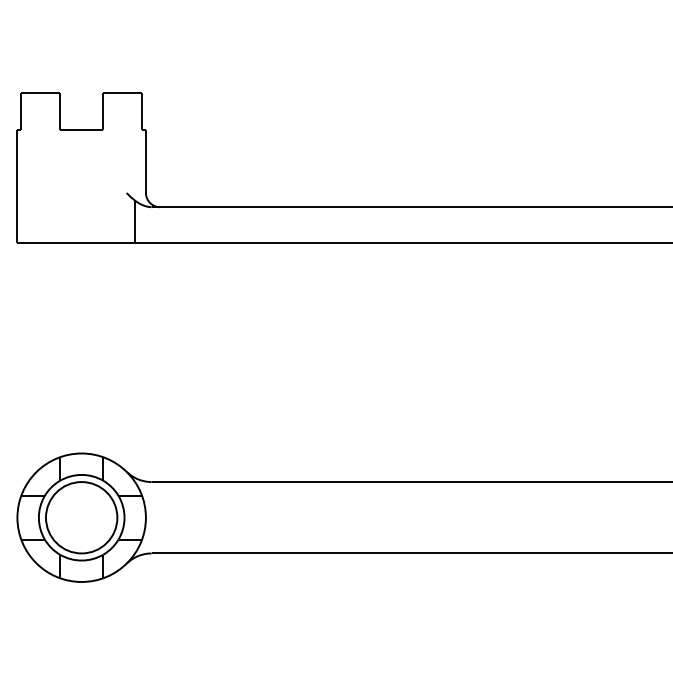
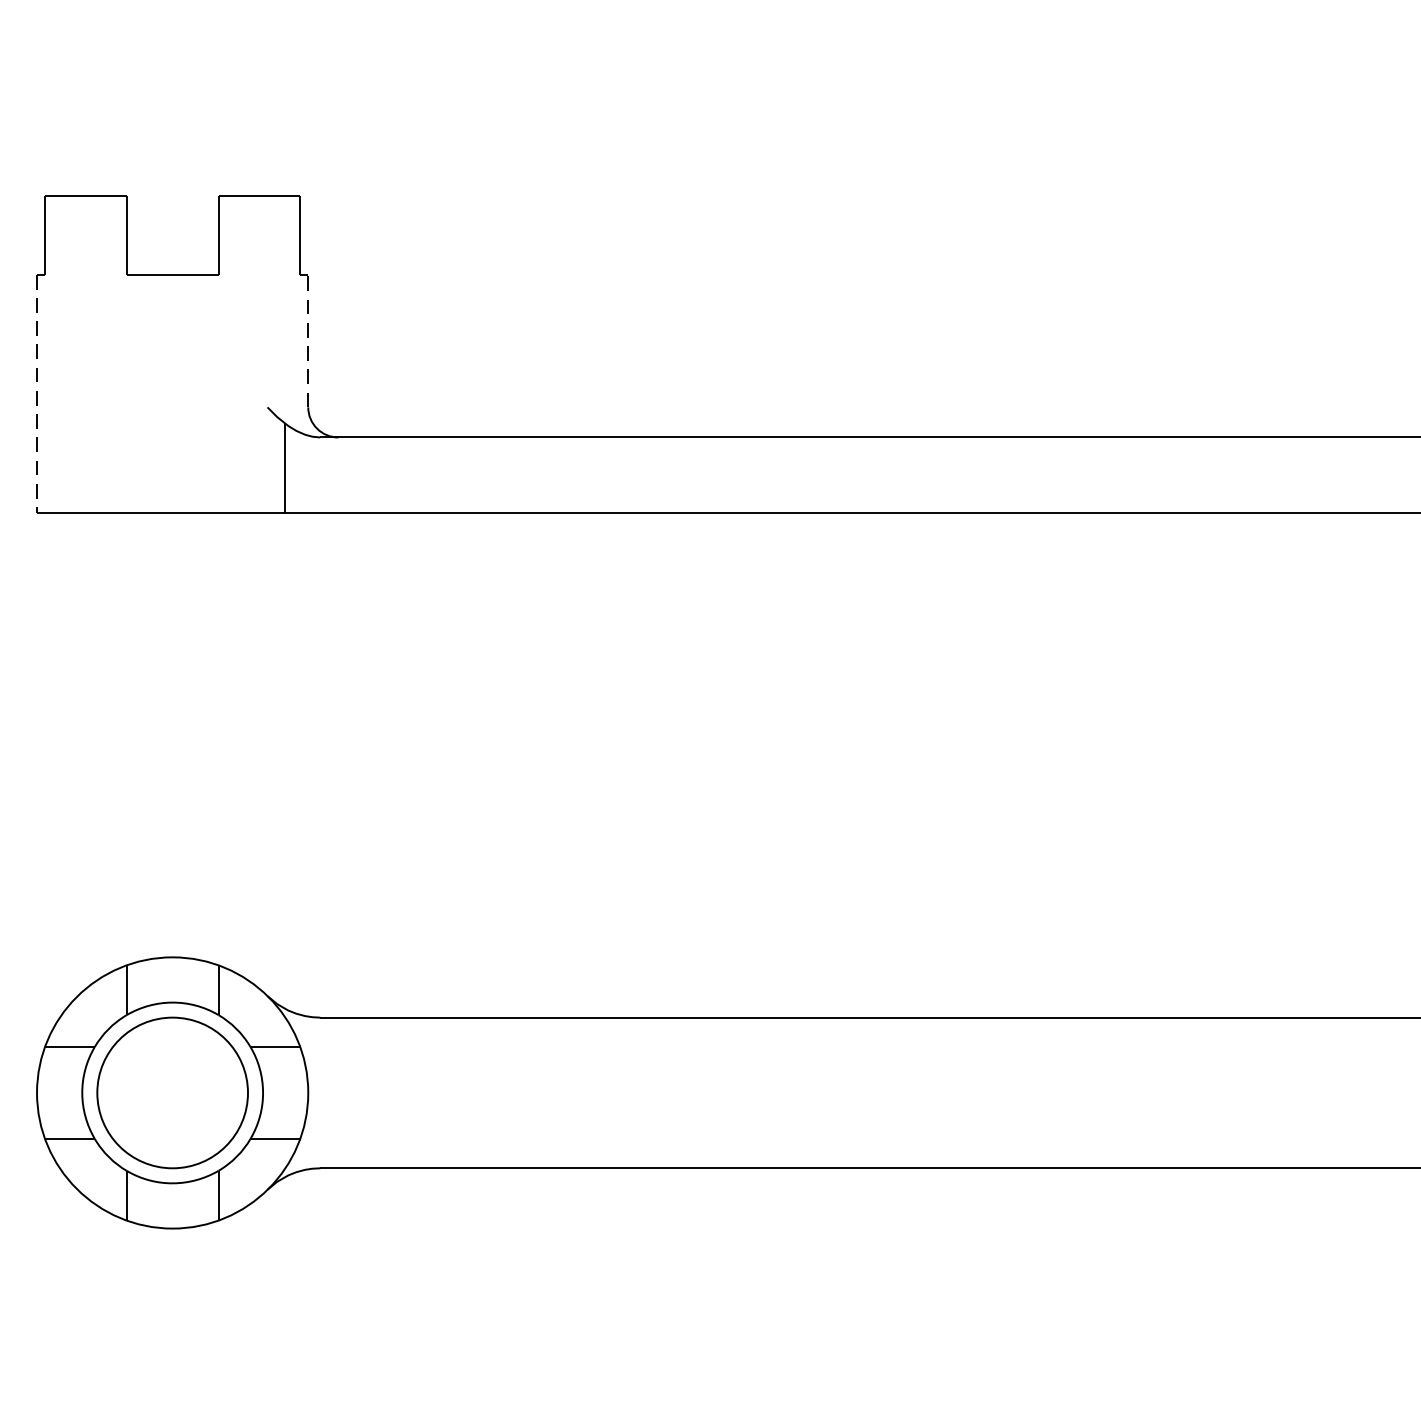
line: (145, 161) -> (307, 340), solid -> dashed
line: (17, 187) -> (37, 395), solid -> dashed

